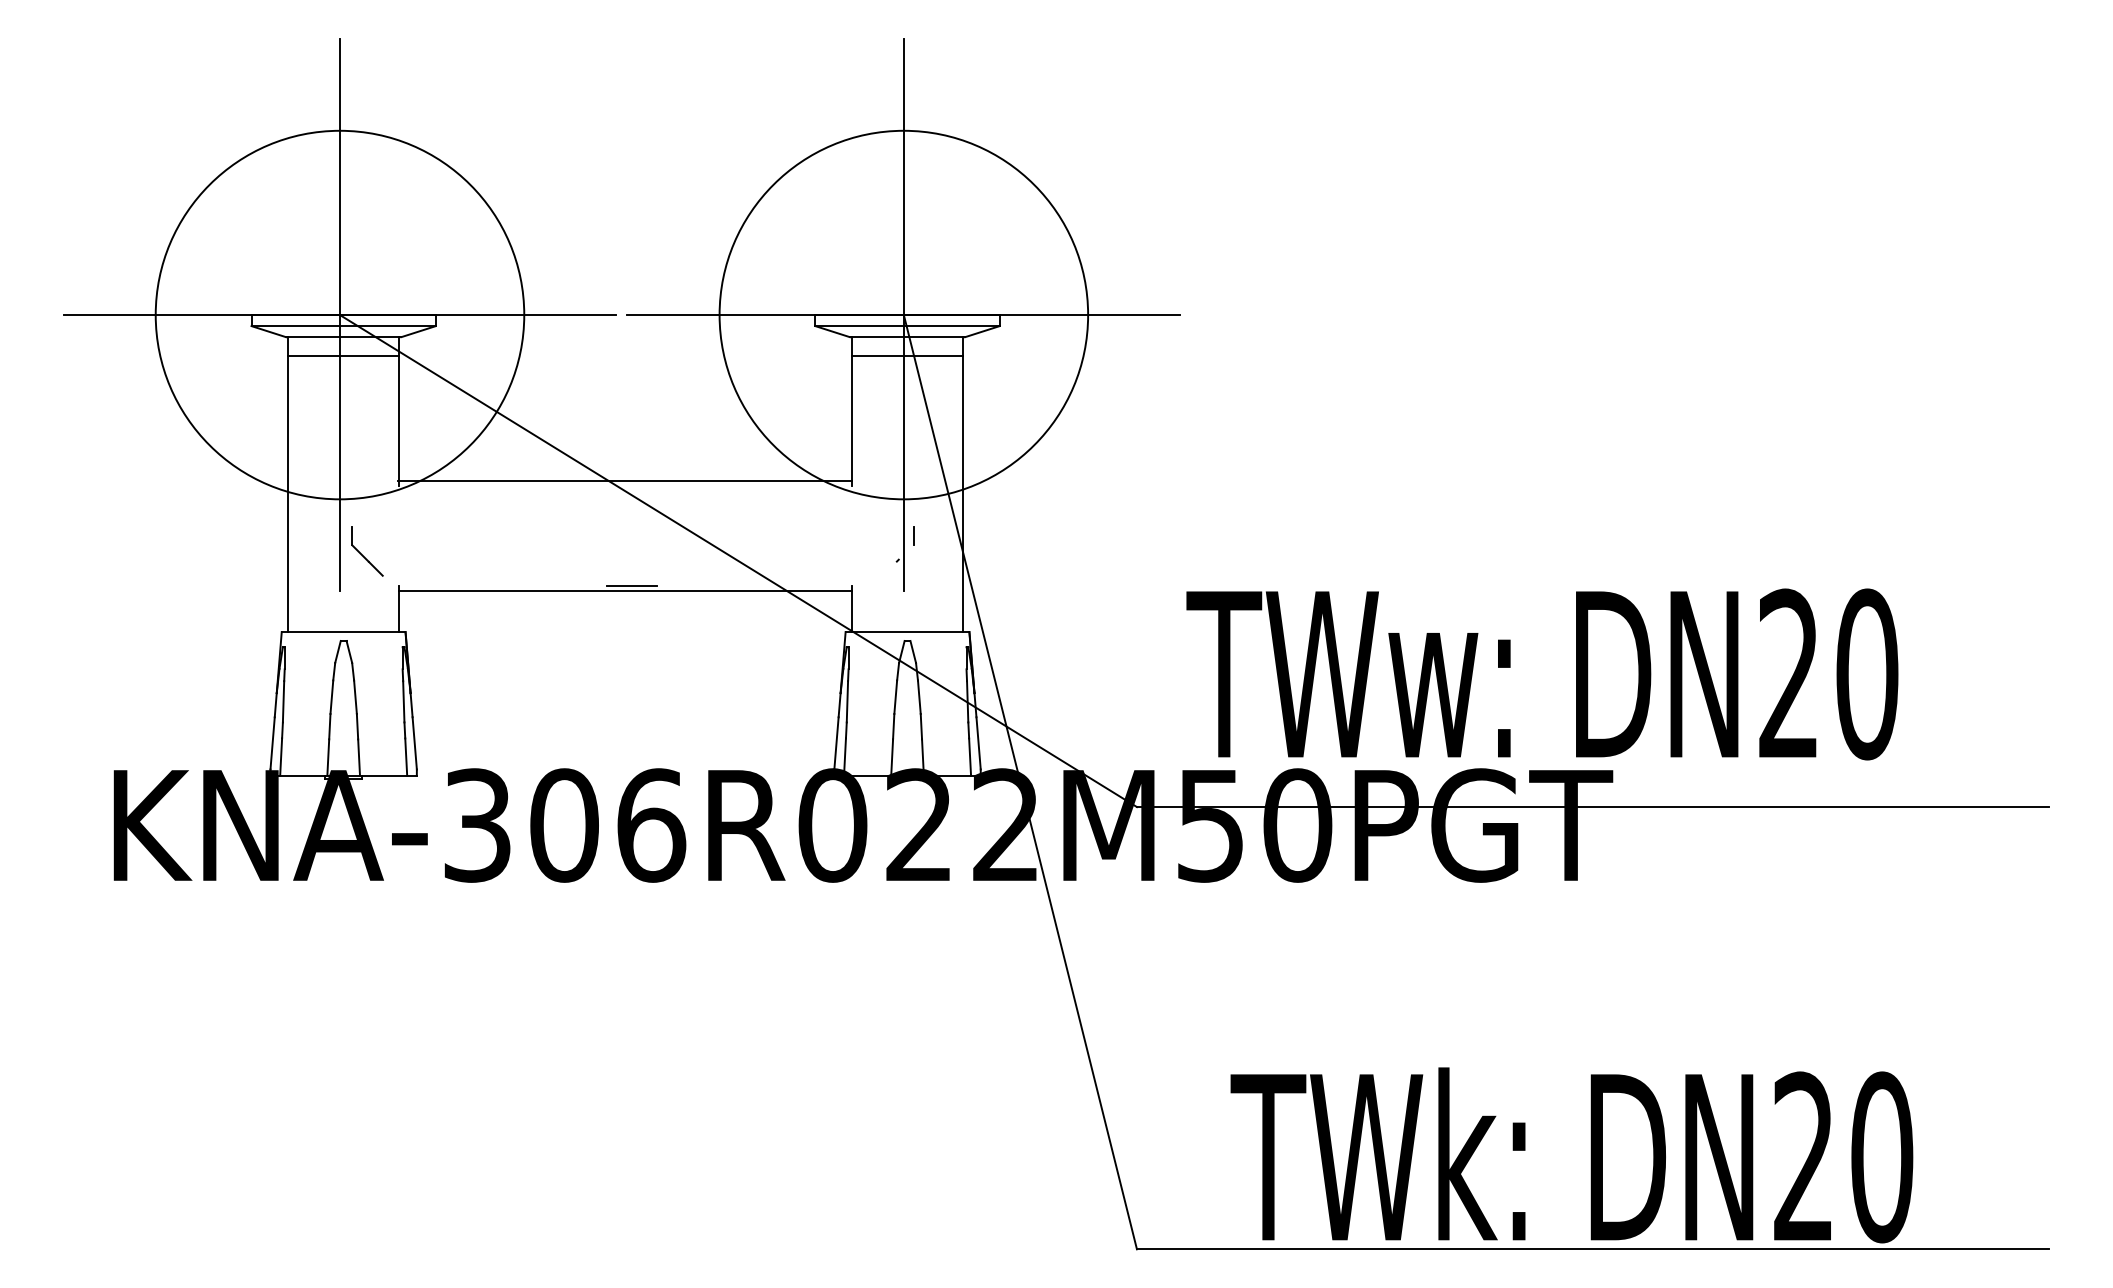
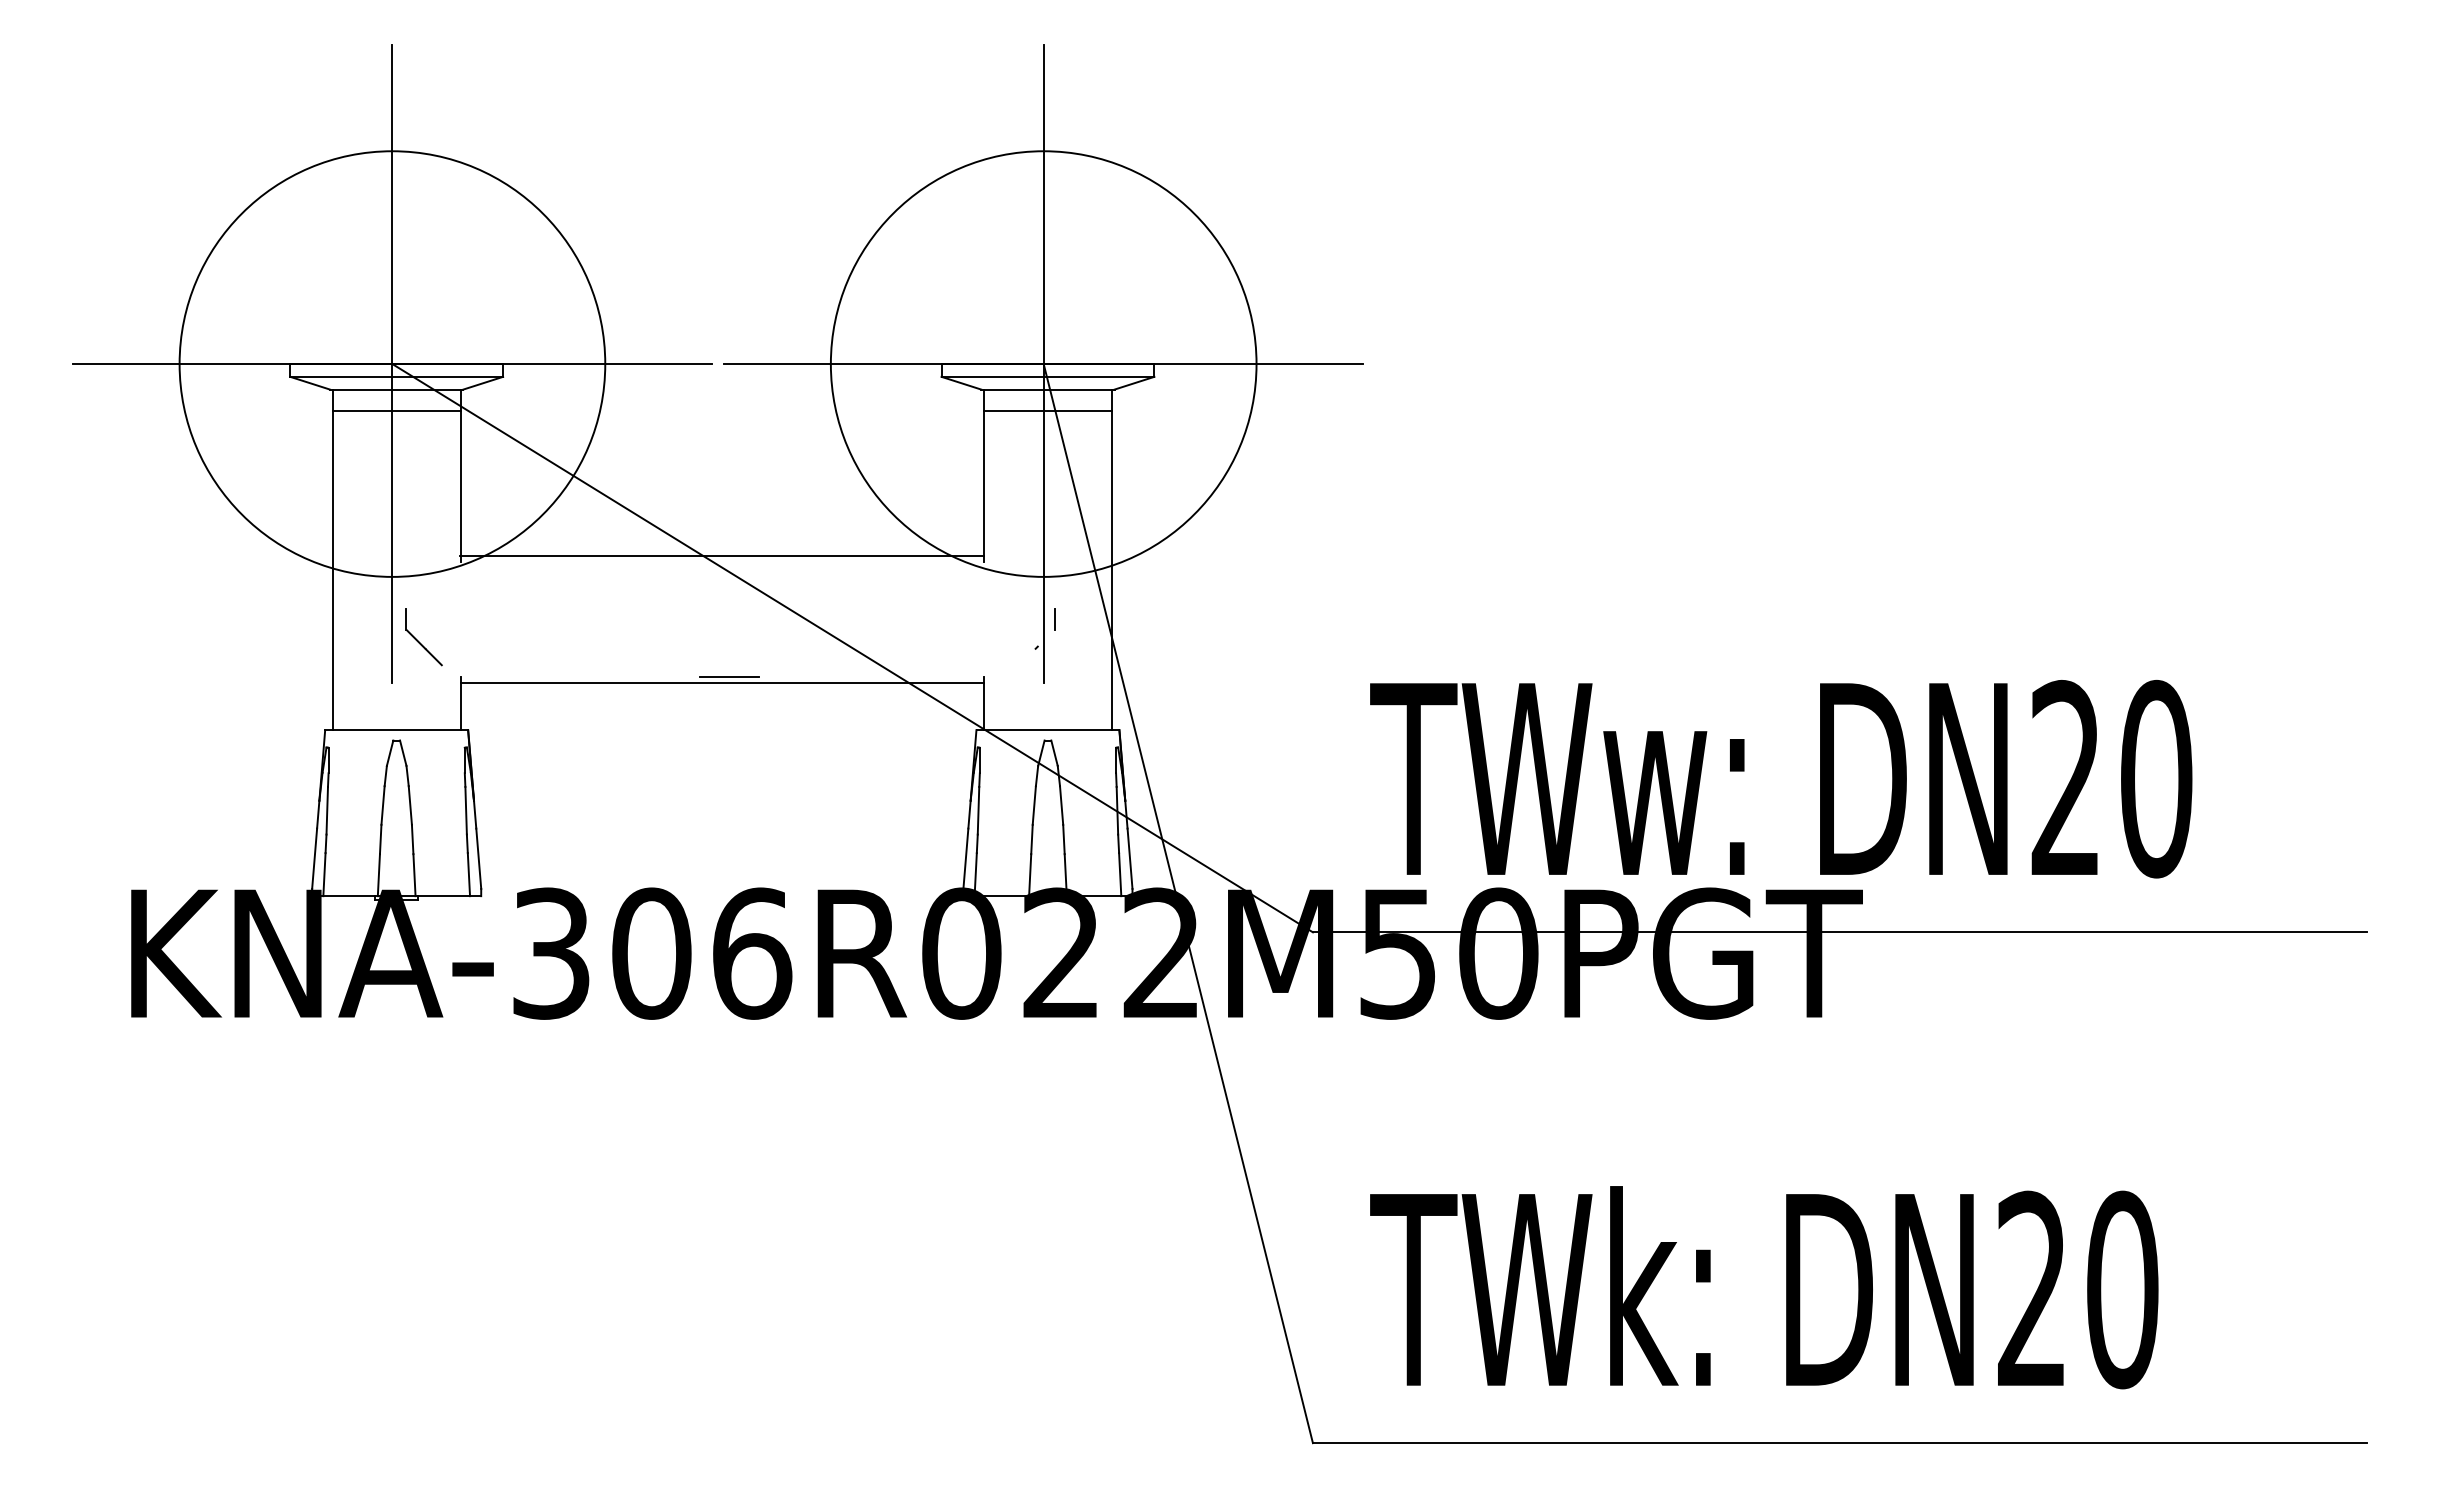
text: (1572, 1155) -> (1764, 1287), moved

